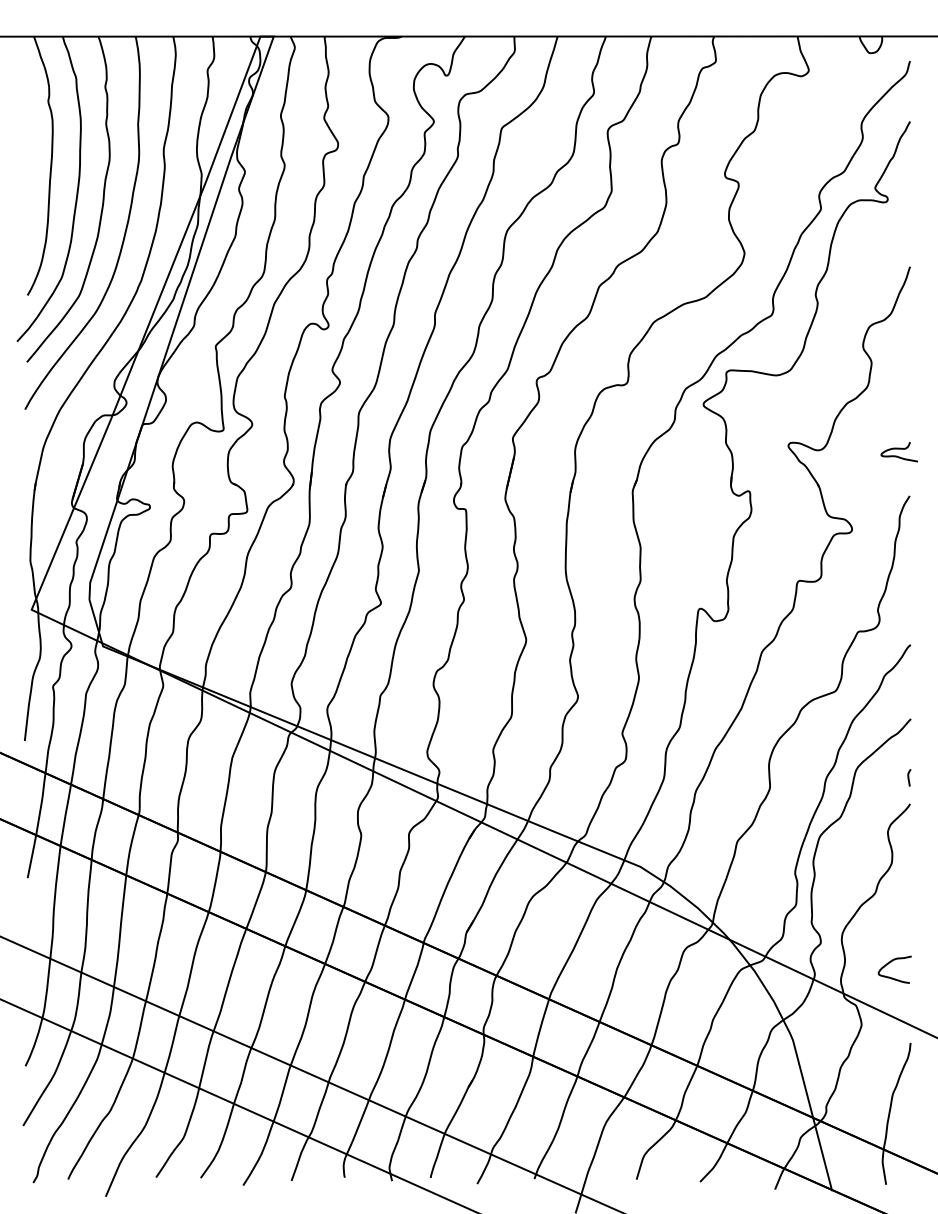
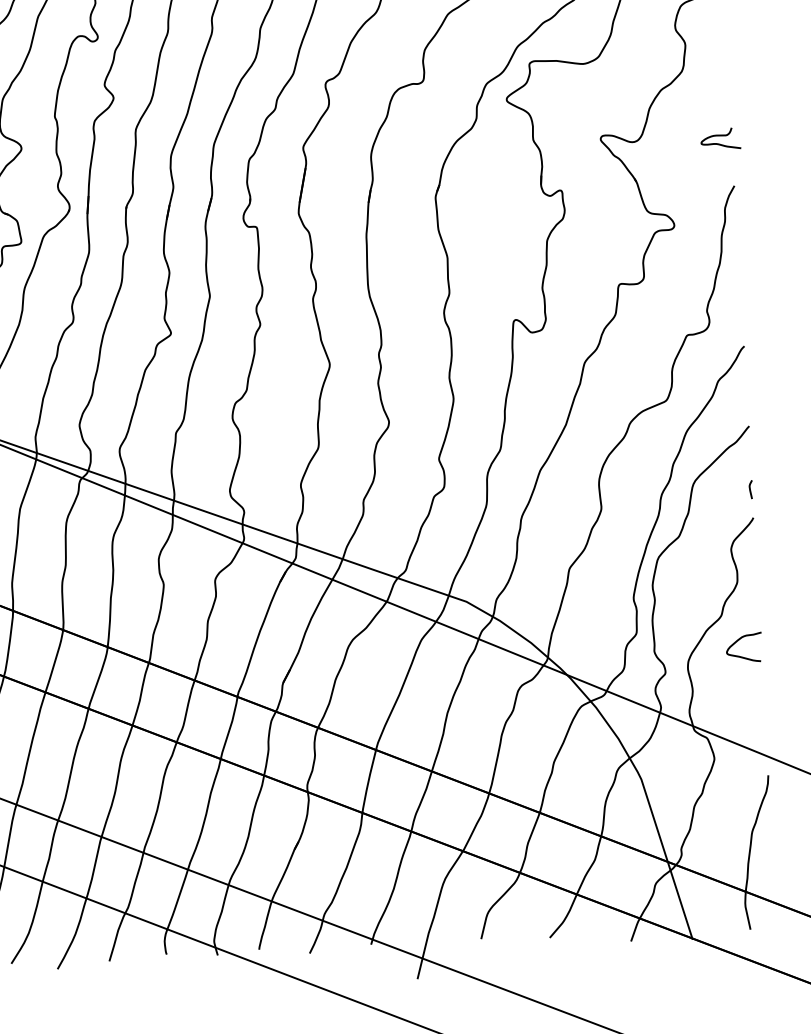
curve: (891, 962) -> (740, 640), moved

